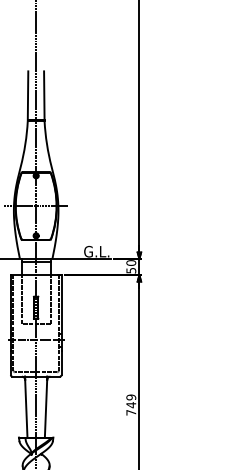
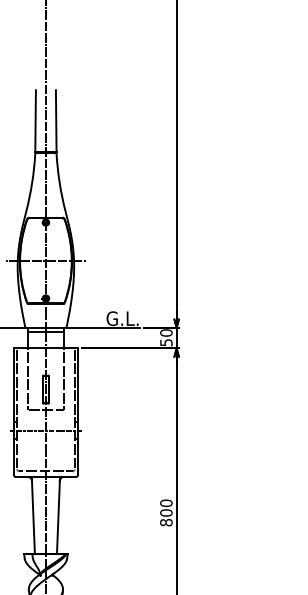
text: (131, 404) -> (166, 512), 749 -> 800

